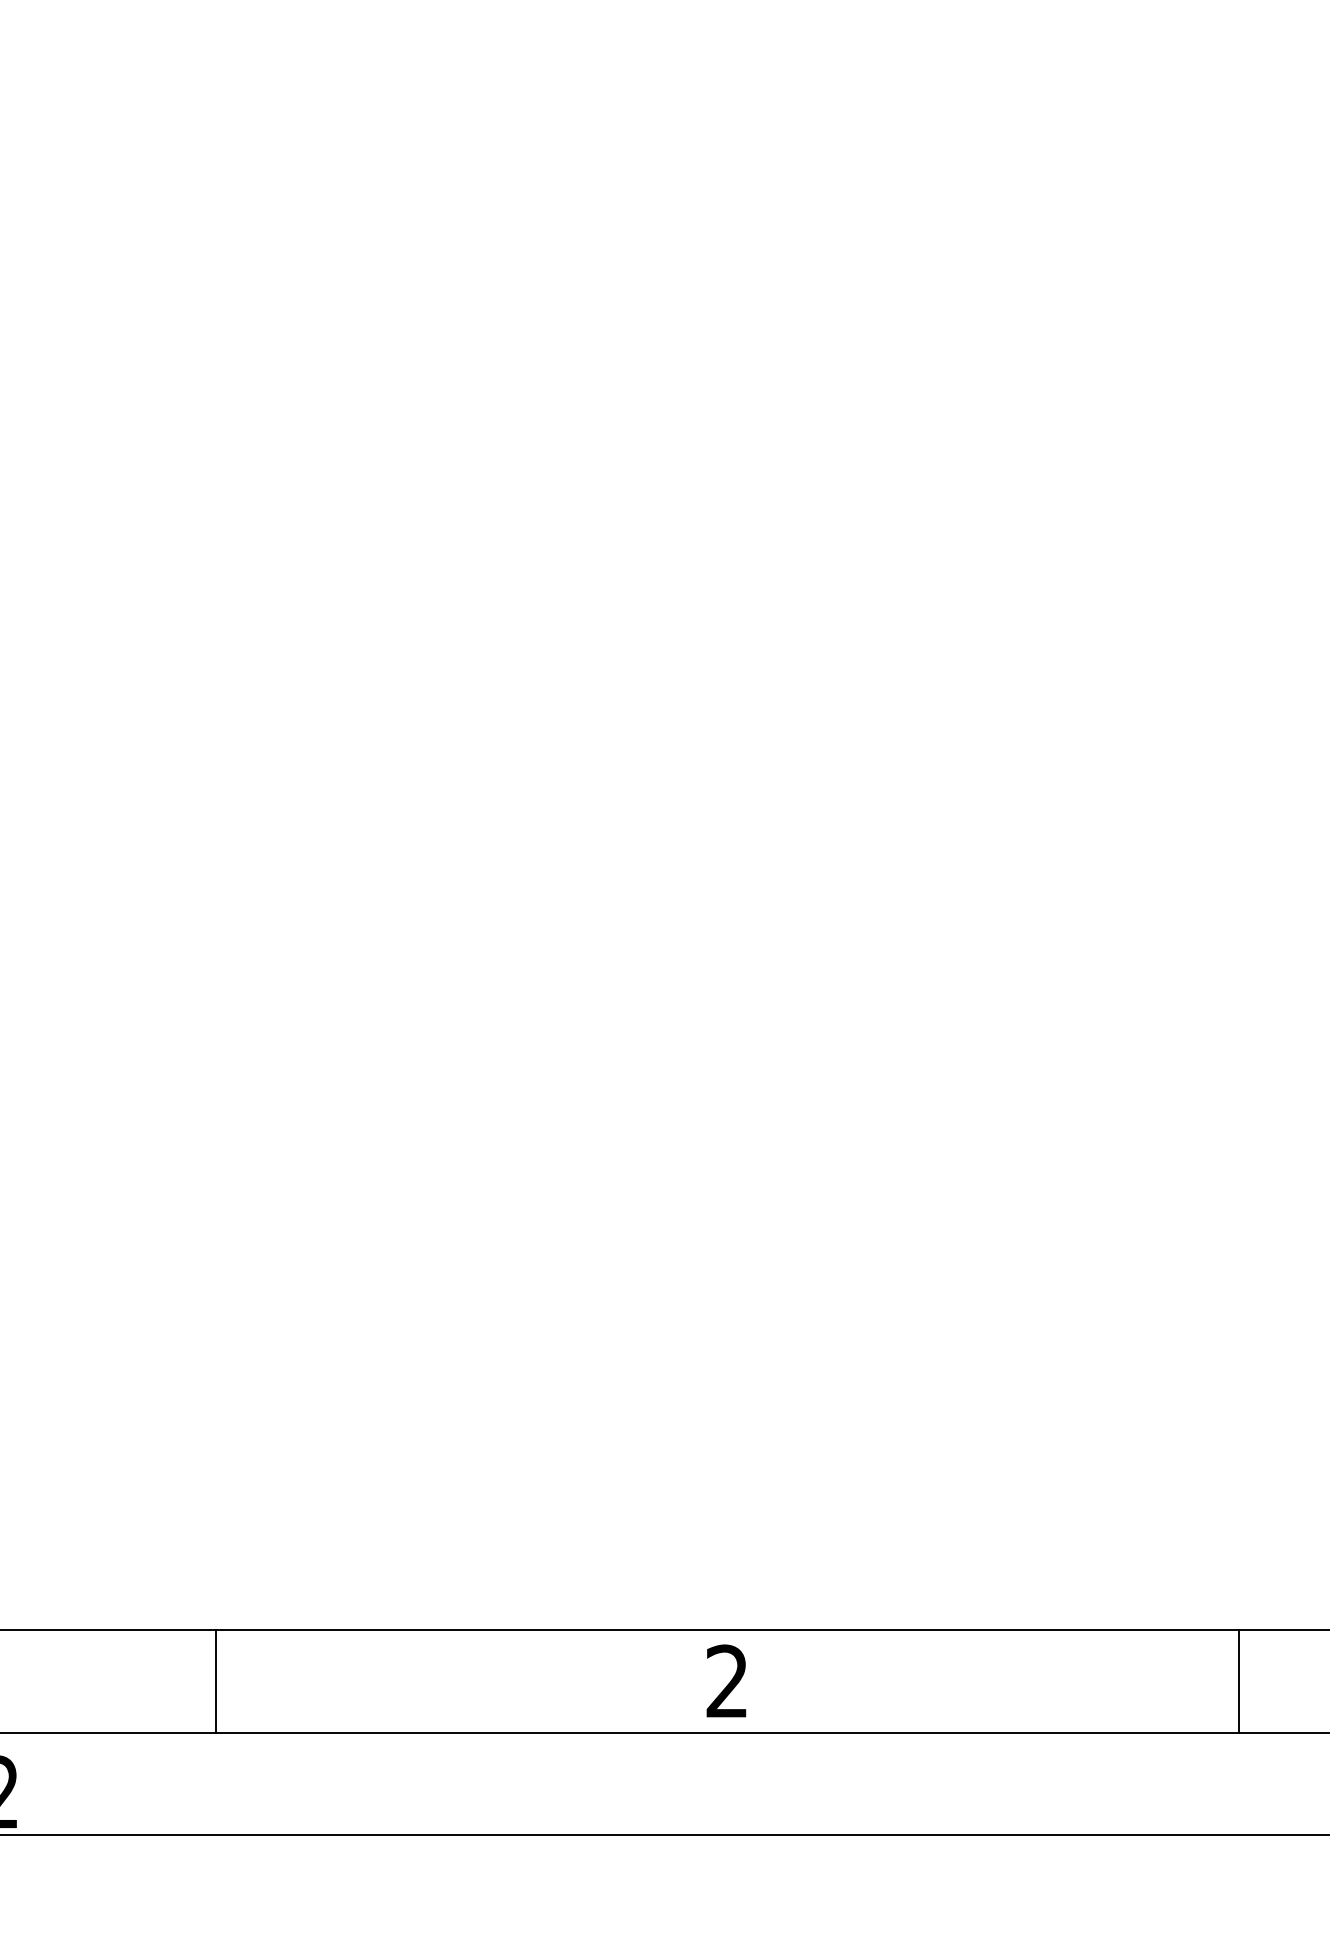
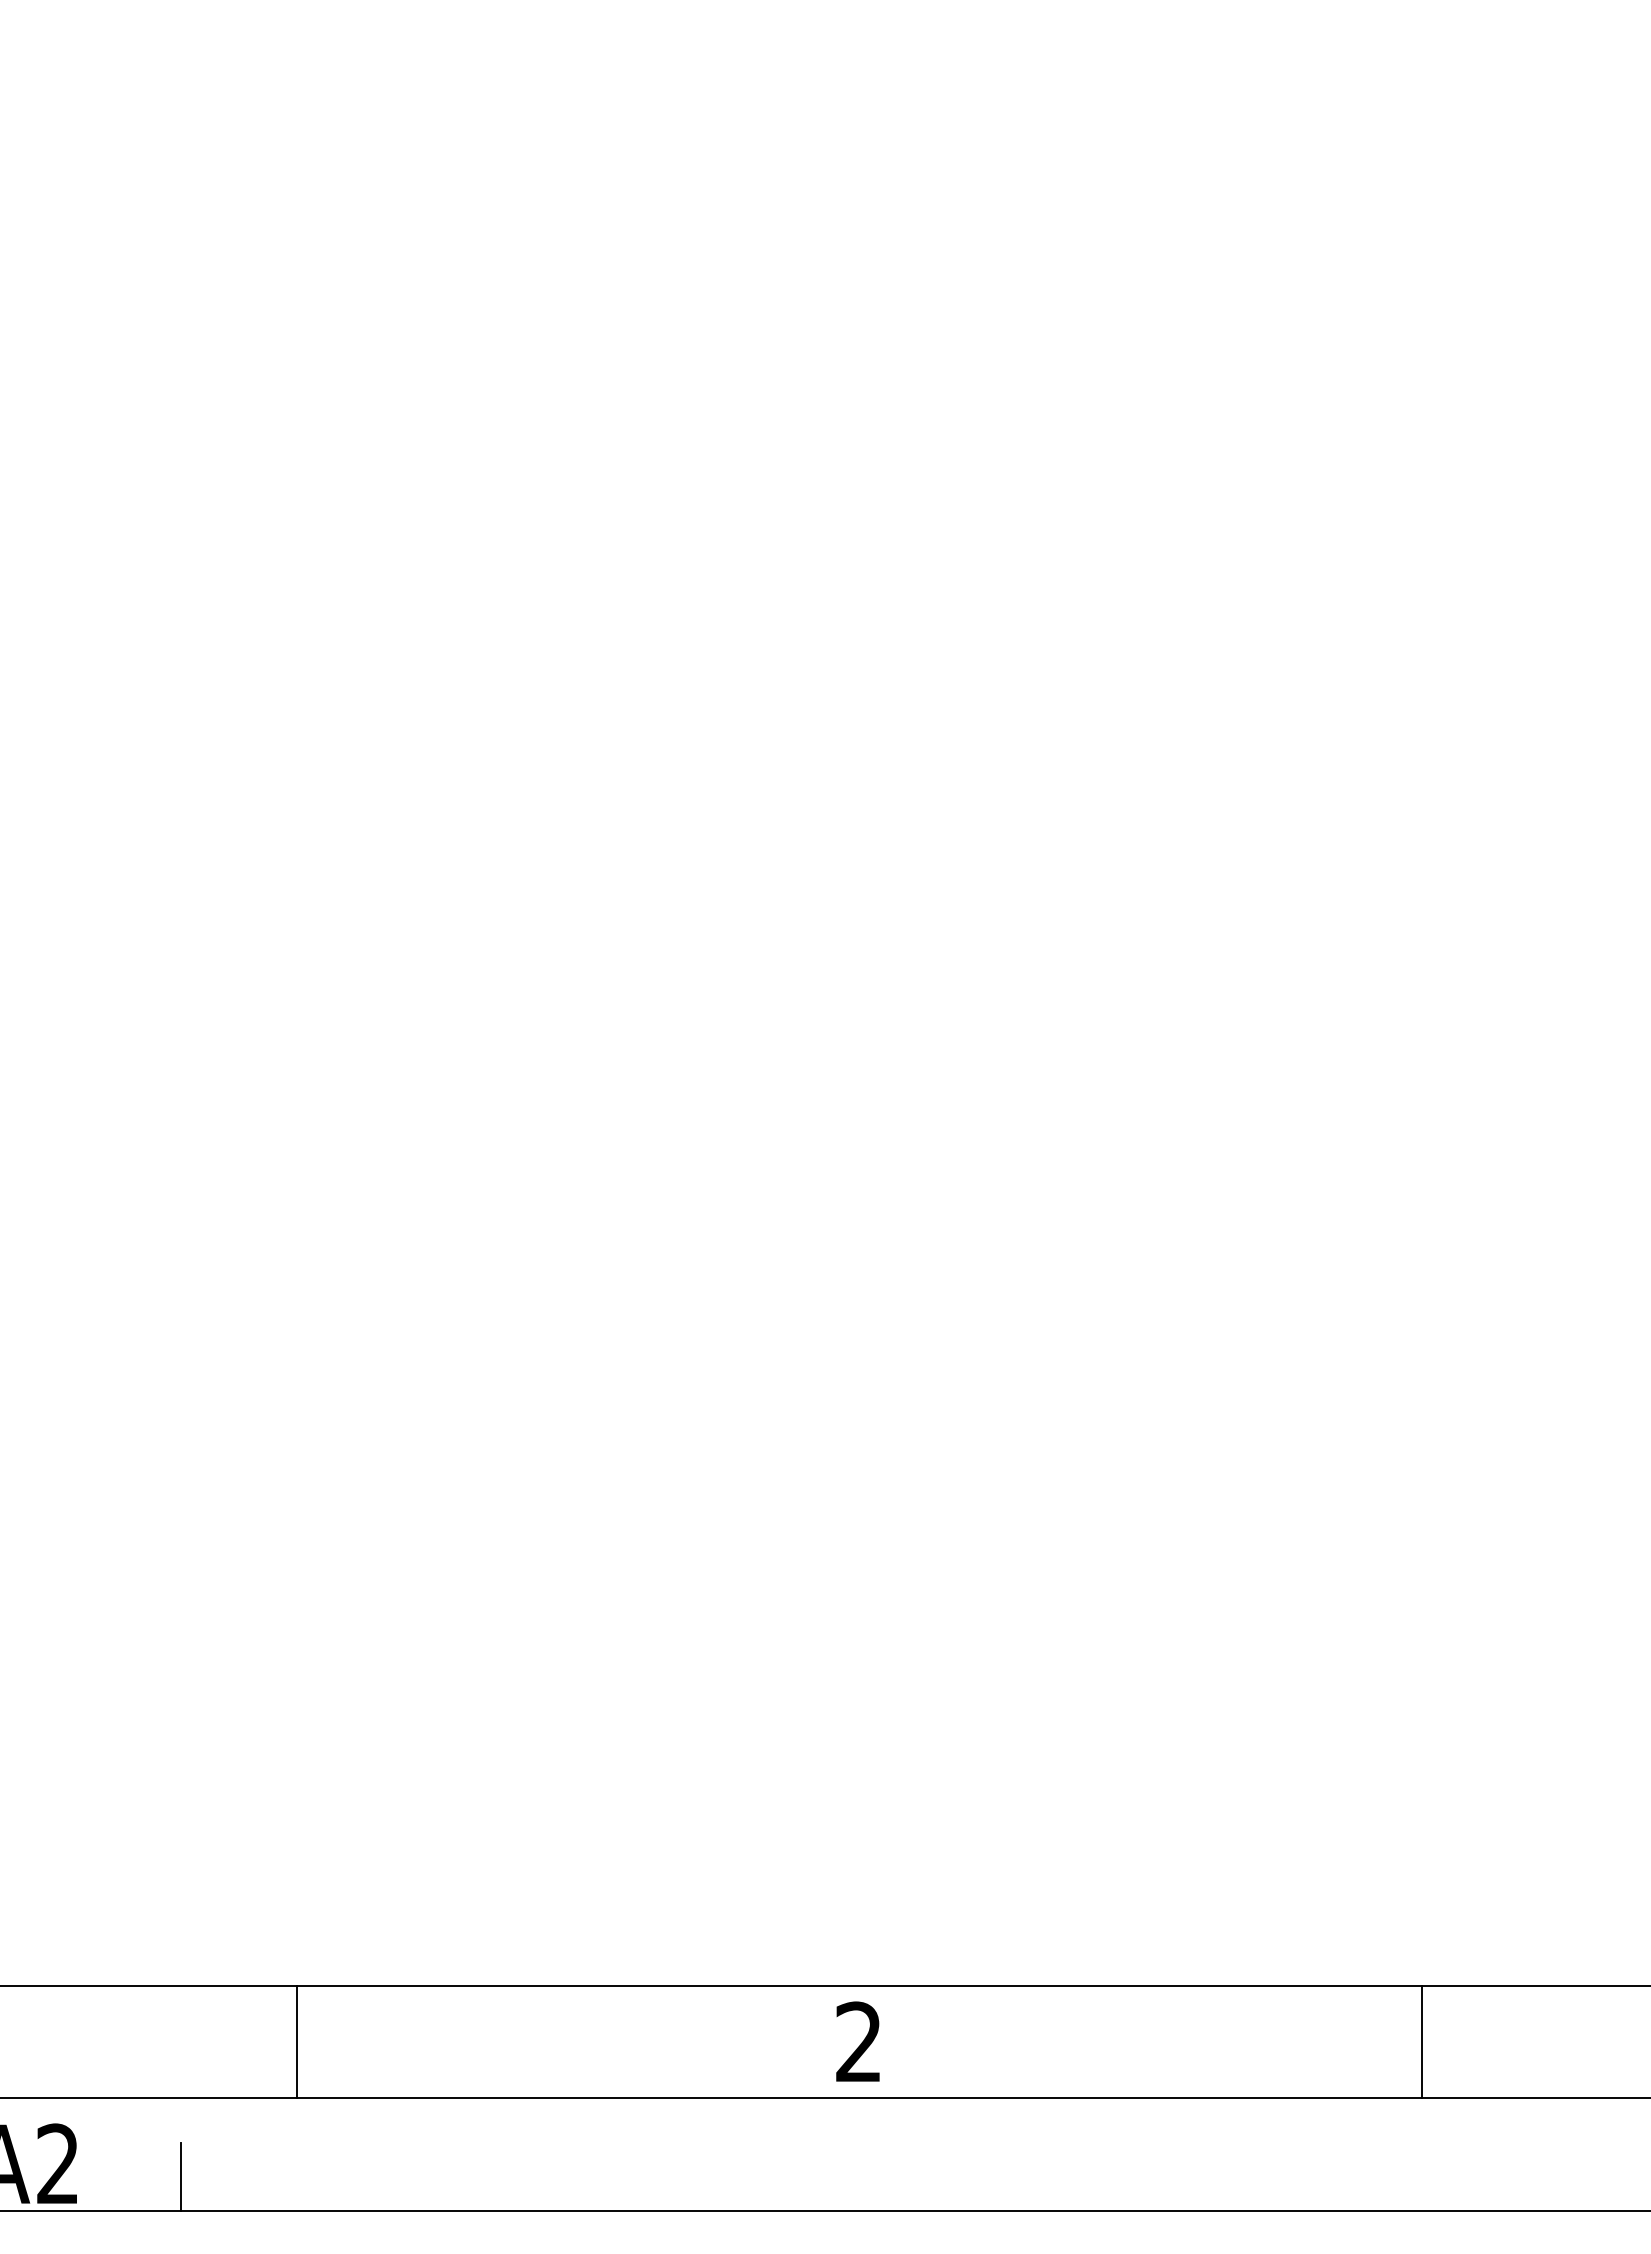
line: (110, 1803) -> (180, 2176), added

